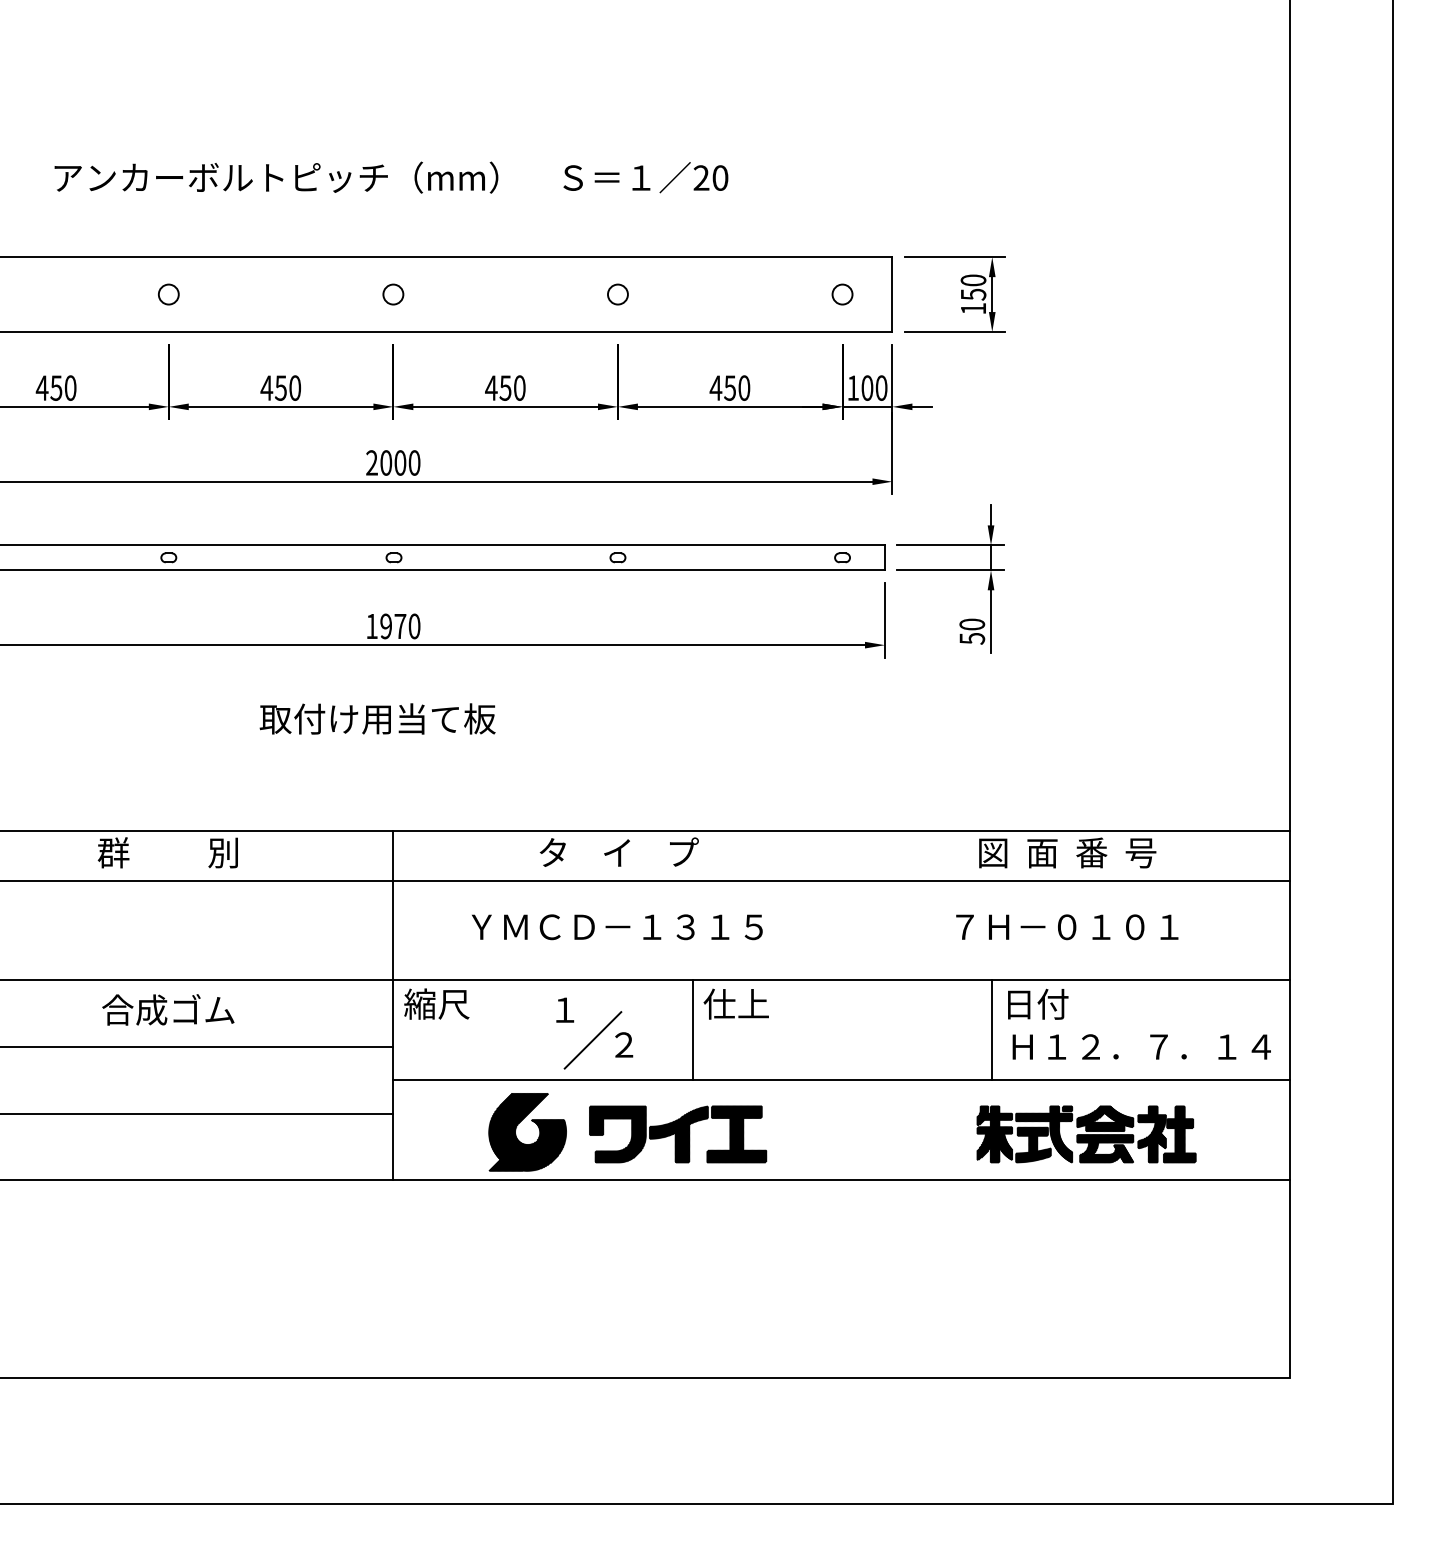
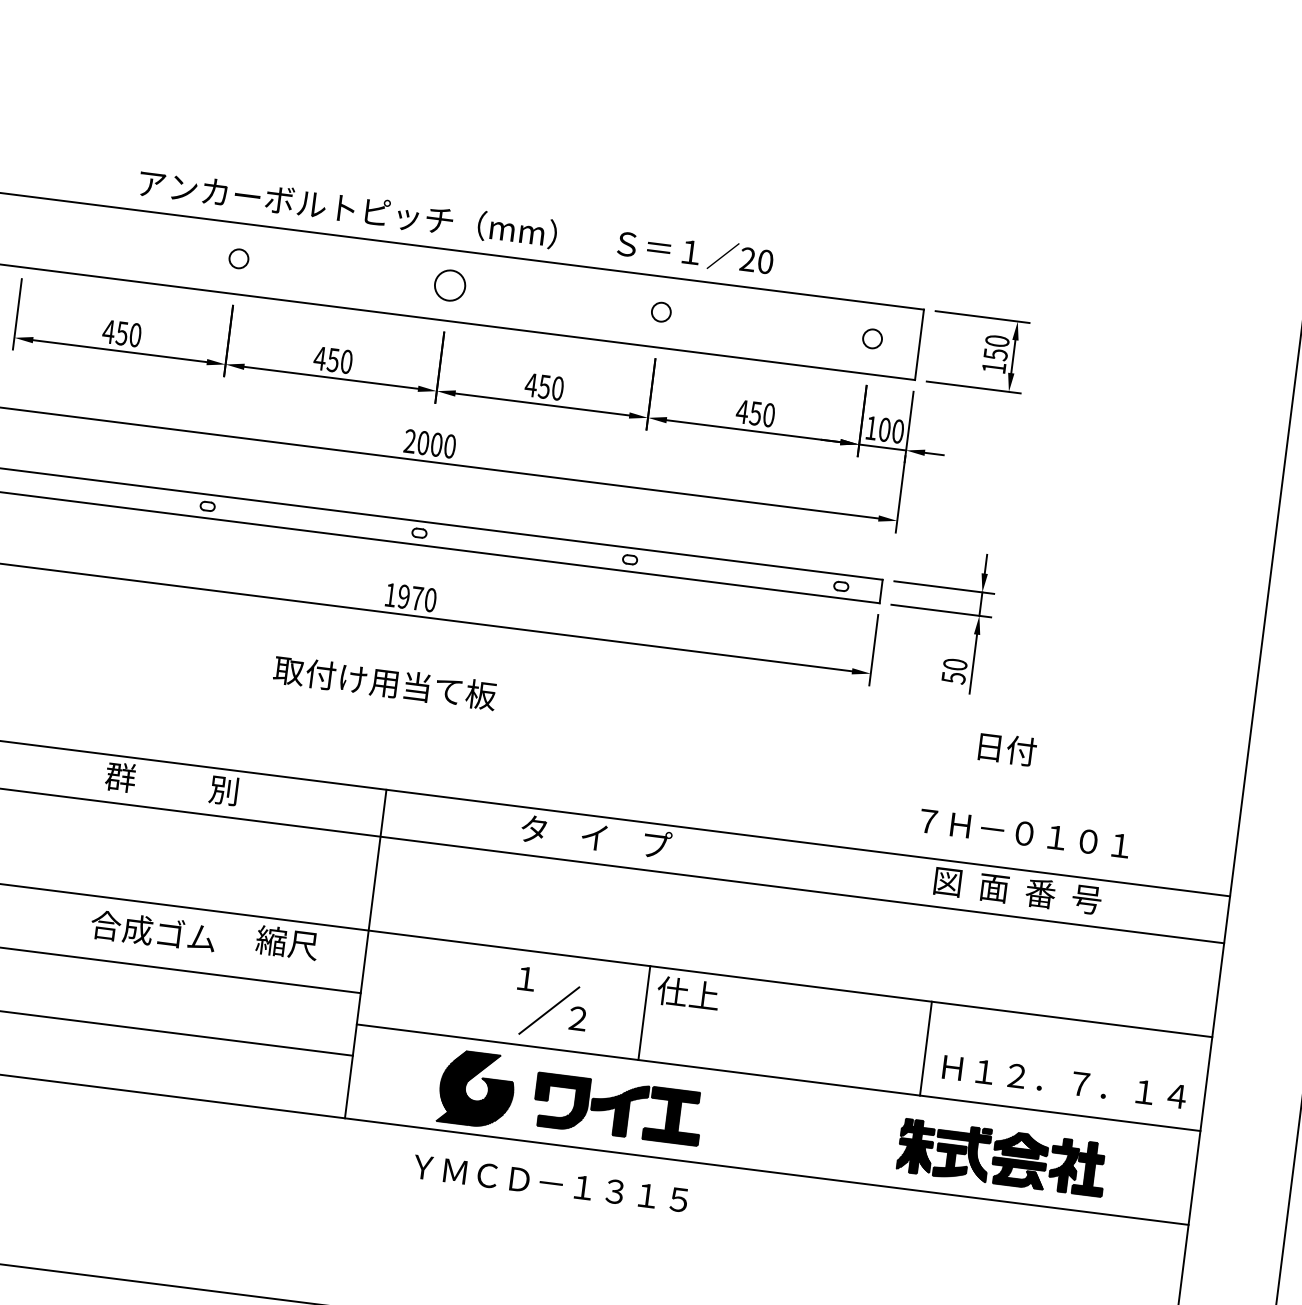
text: (391, 177) -> (456, 222), moved
circle: (393, 294) -> (450, 285), size x1.6
text: (617, 927) -> (550, 1183), moved
text: (1067, 927) -> (1024, 833), moved
text: (436, 1003) -> (287, 942), moved
text: (1038, 1003) -> (1008, 748), moved

